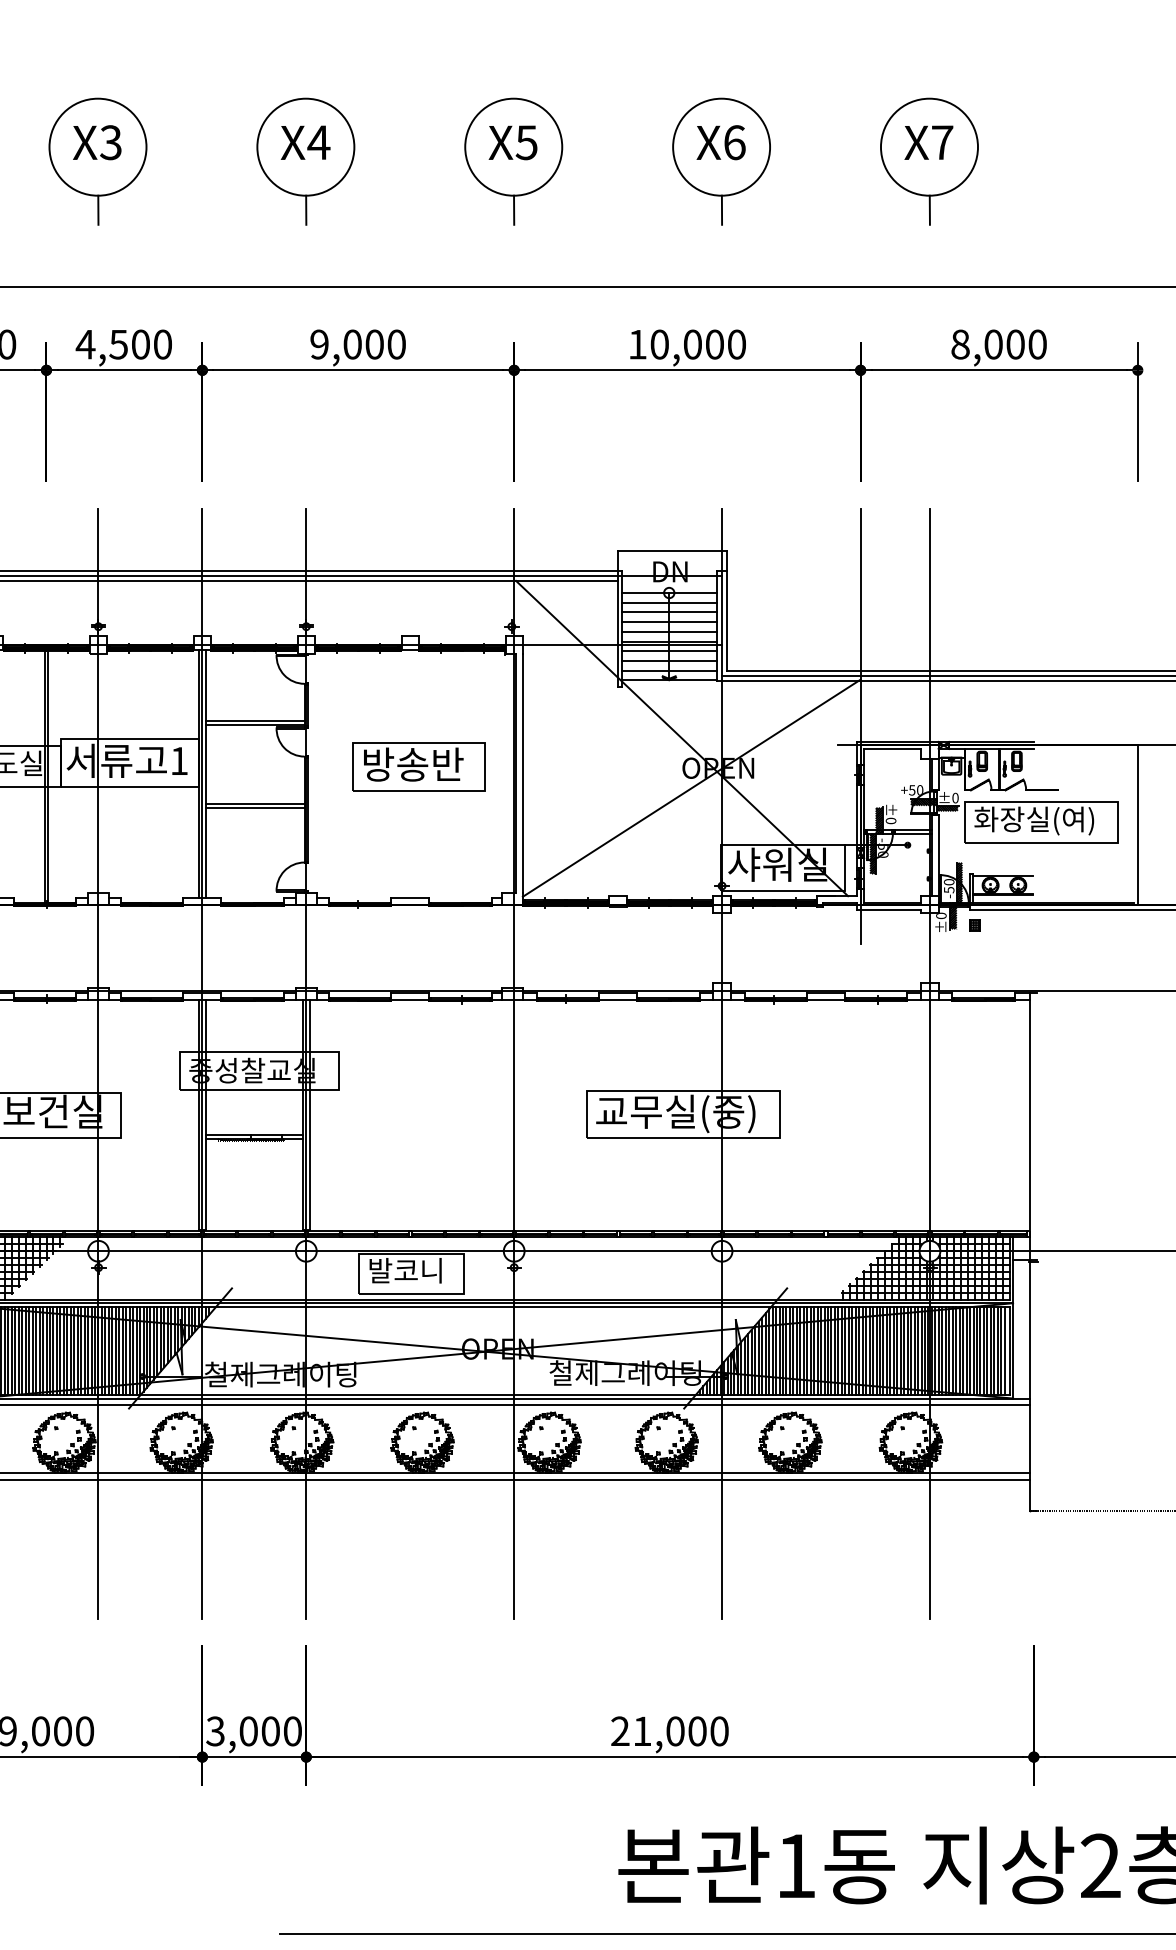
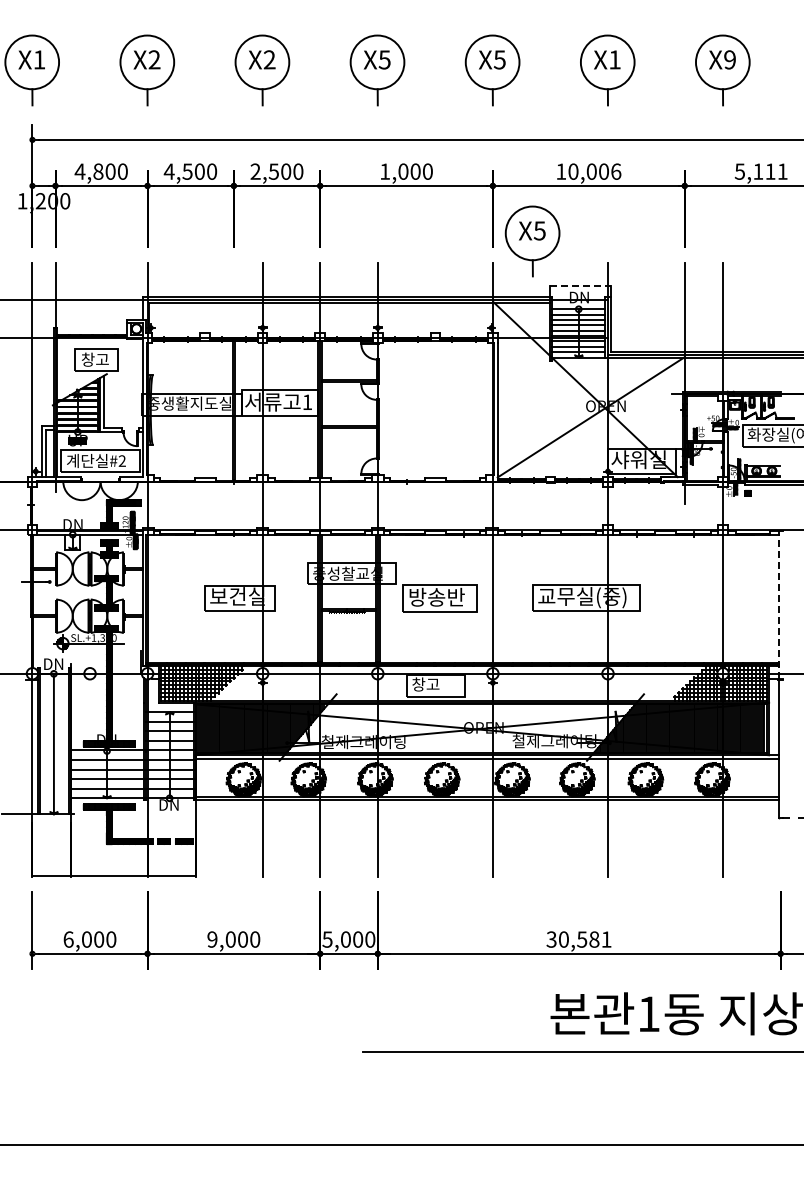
text: (110, 141) -> (269, 59), X3 -> X2
text: (318, 141) -> (384, 59), X4 -> X5
text: (735, 141) -> (615, 59), X6 -> X1
text: (941, 141) -> (729, 59), X7 -> X9
text: (85, 344) -> (255, 171), 4,500 -> 2,500
text: (320, 344) -> (385, 171), 9,000 -> 1,000
text: (737, 344) -> (616, 171), 10,000 -> 10,006
text: (997, 344) -> (760, 171), 8,000 -> 5,111
part: (585, 470) -> (532, 241), added
line: (674, 551) -> (581, 286), solid -> dashed
part: (417, 766) -> (439, 598), moved
line: (1030, 1126) -> (778, 604), solid -> dashed
text: (405, 1270) -> (432, 684), 발코니 -> 창고
text: (215, 1731) -> (327, 939), 3,000 -> 5,000
text: (668, 1731) -> (578, 939), 21,000 -> 30,581

